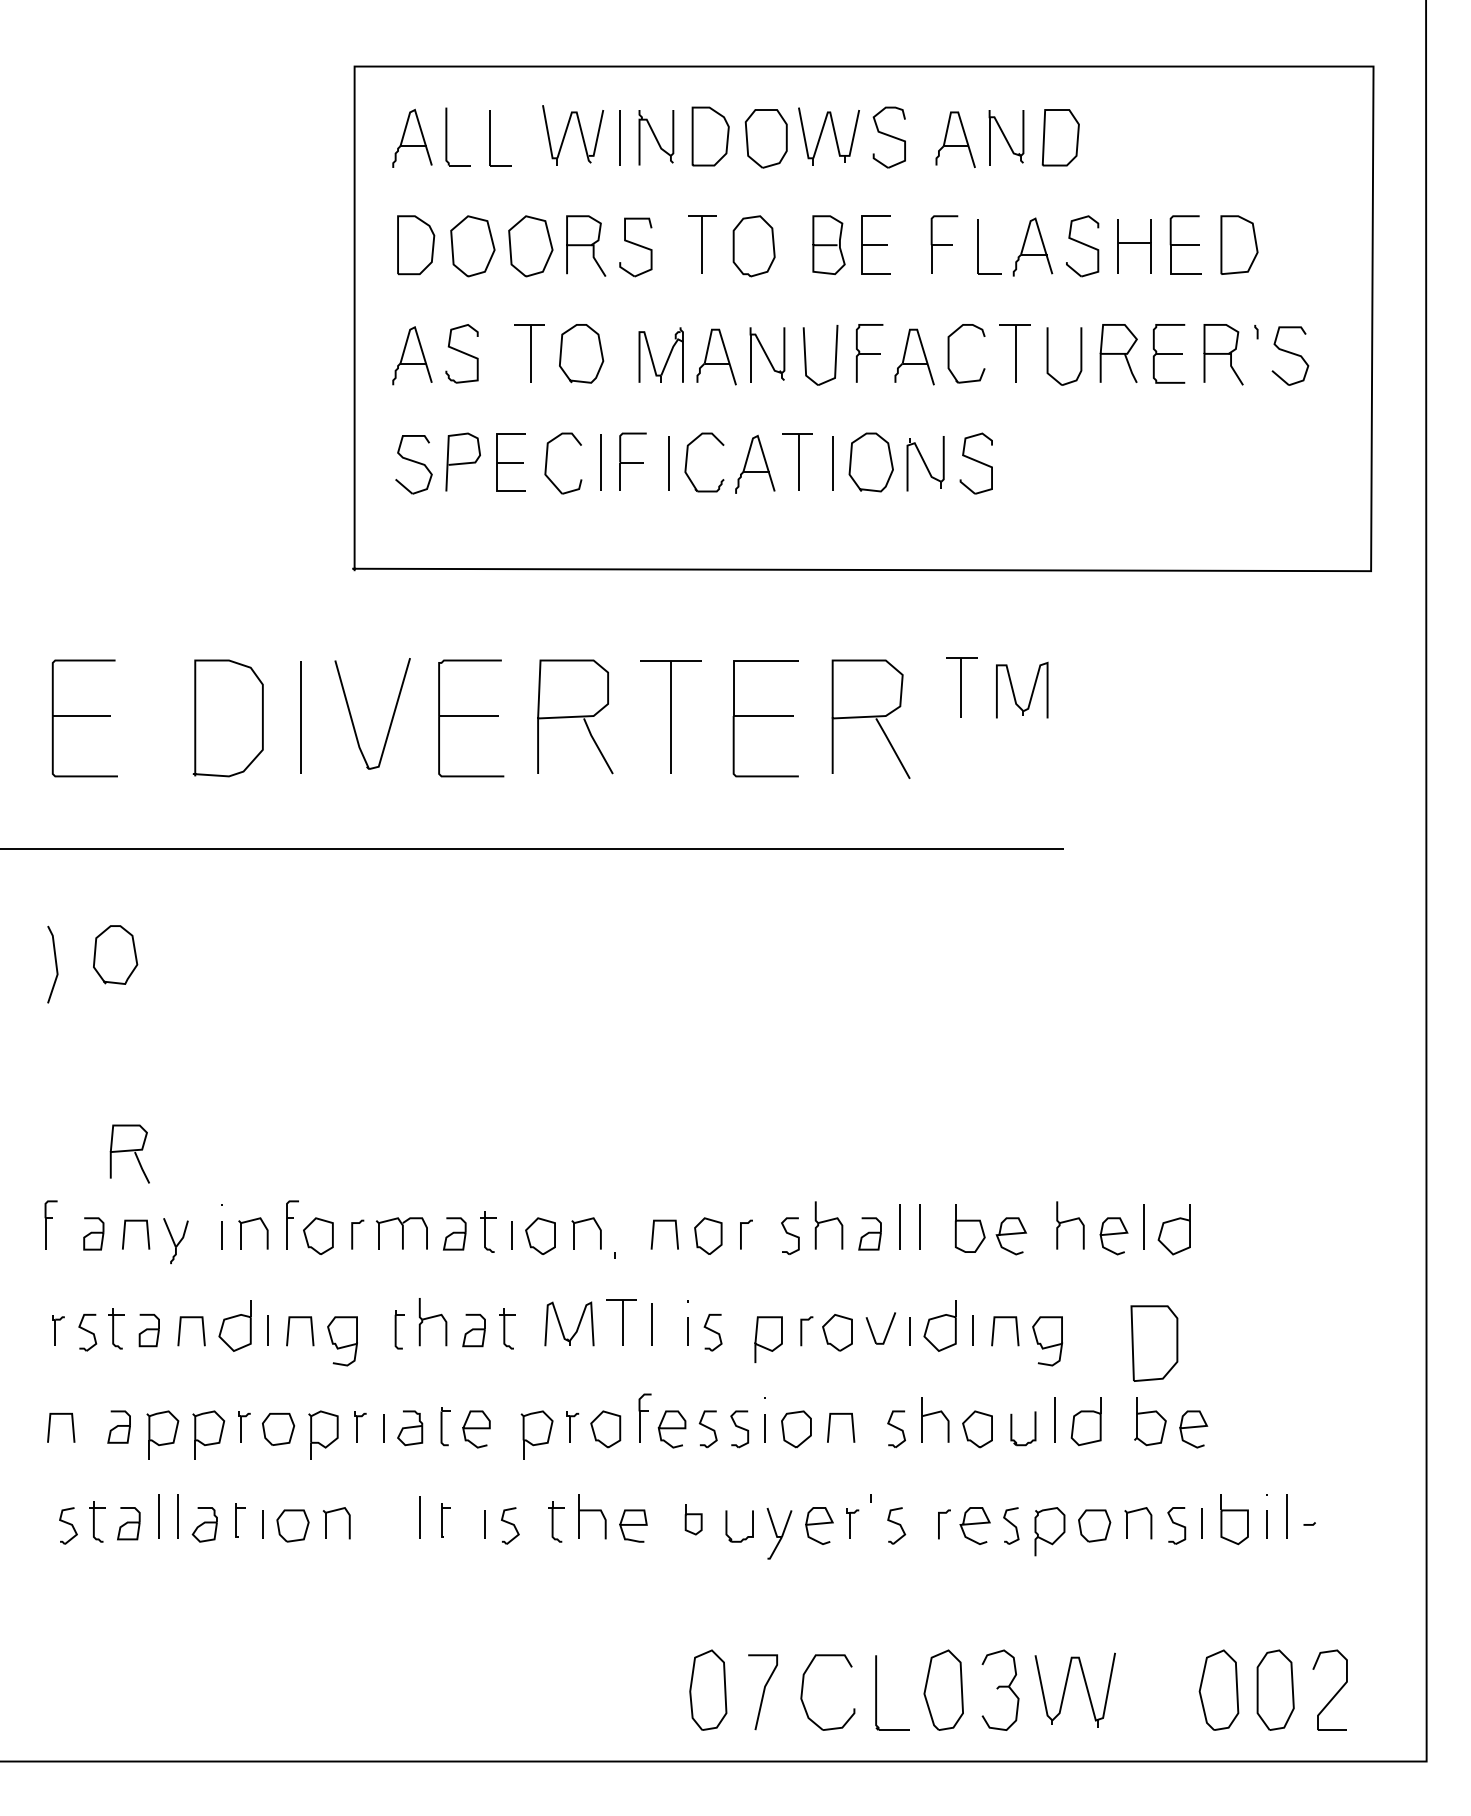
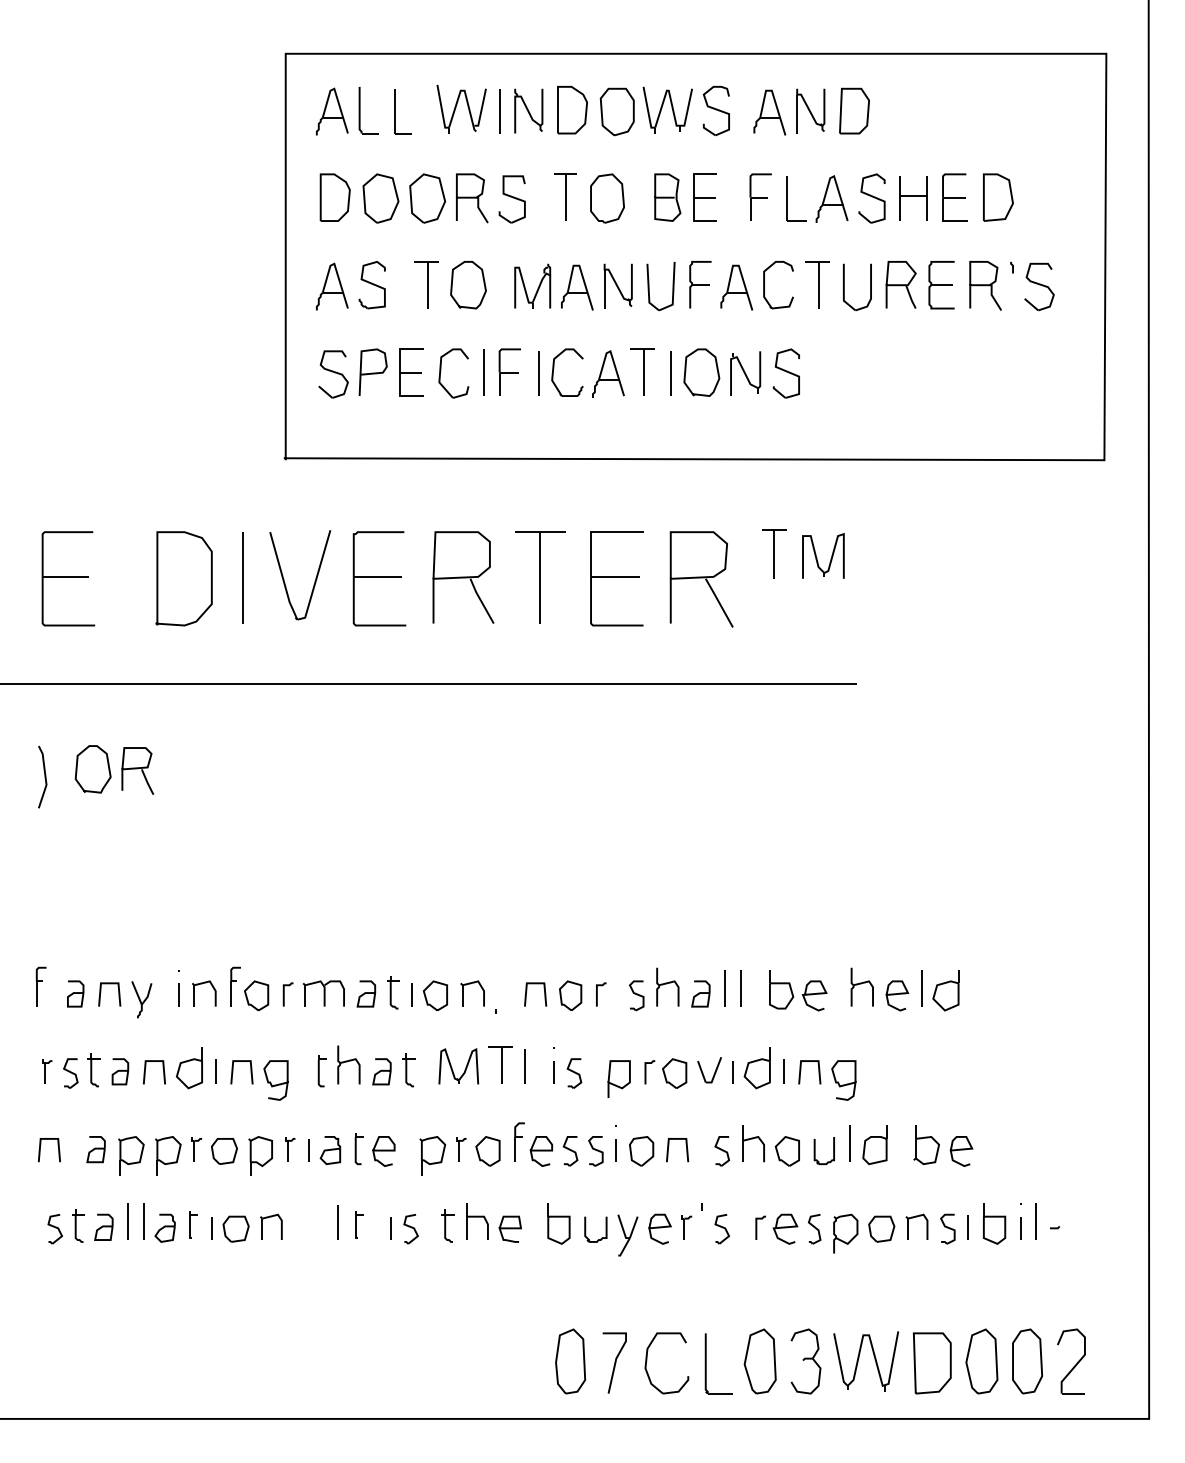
part: (129, 1153) -> (137, 770), moved
part: (1154, 1343) -> (932, 1363), moved
part: (693, 1519) -> (558, 1224), size x1.67

